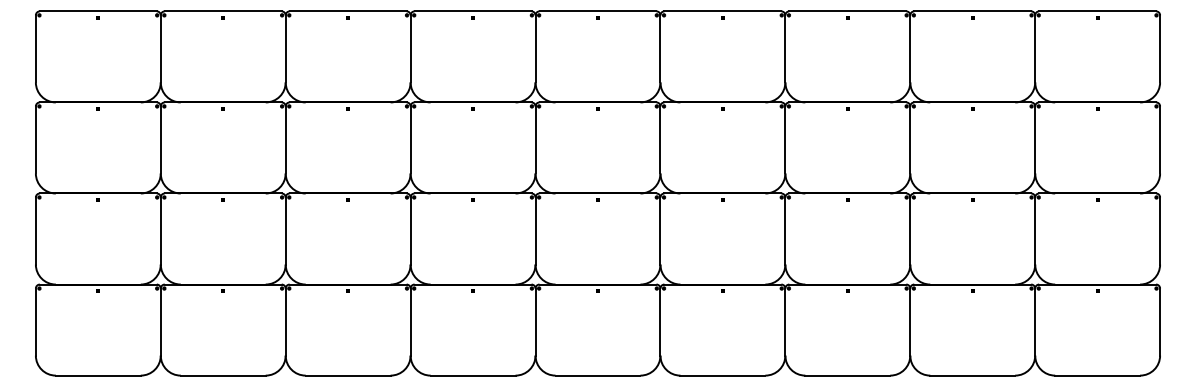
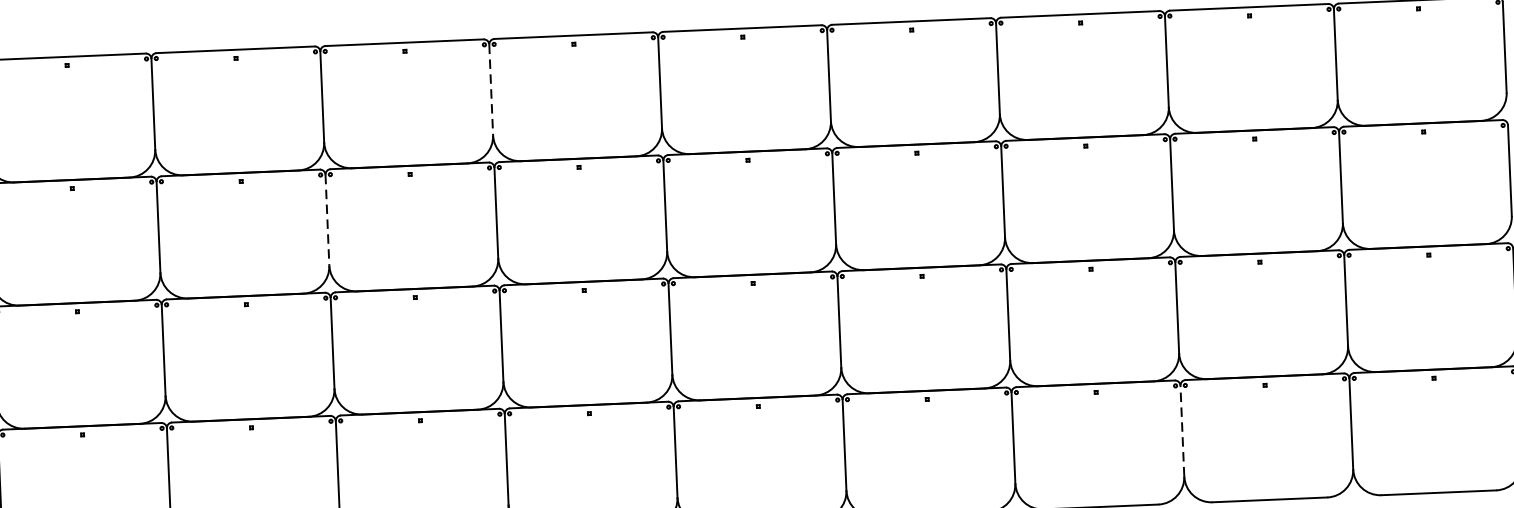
line: (410, 48) -> (491, 89), solid -> dashed
line: (285, 139) -> (327, 219), solid -> dashed
line: (910, 322) -> (1182, 431), solid -> dashed

